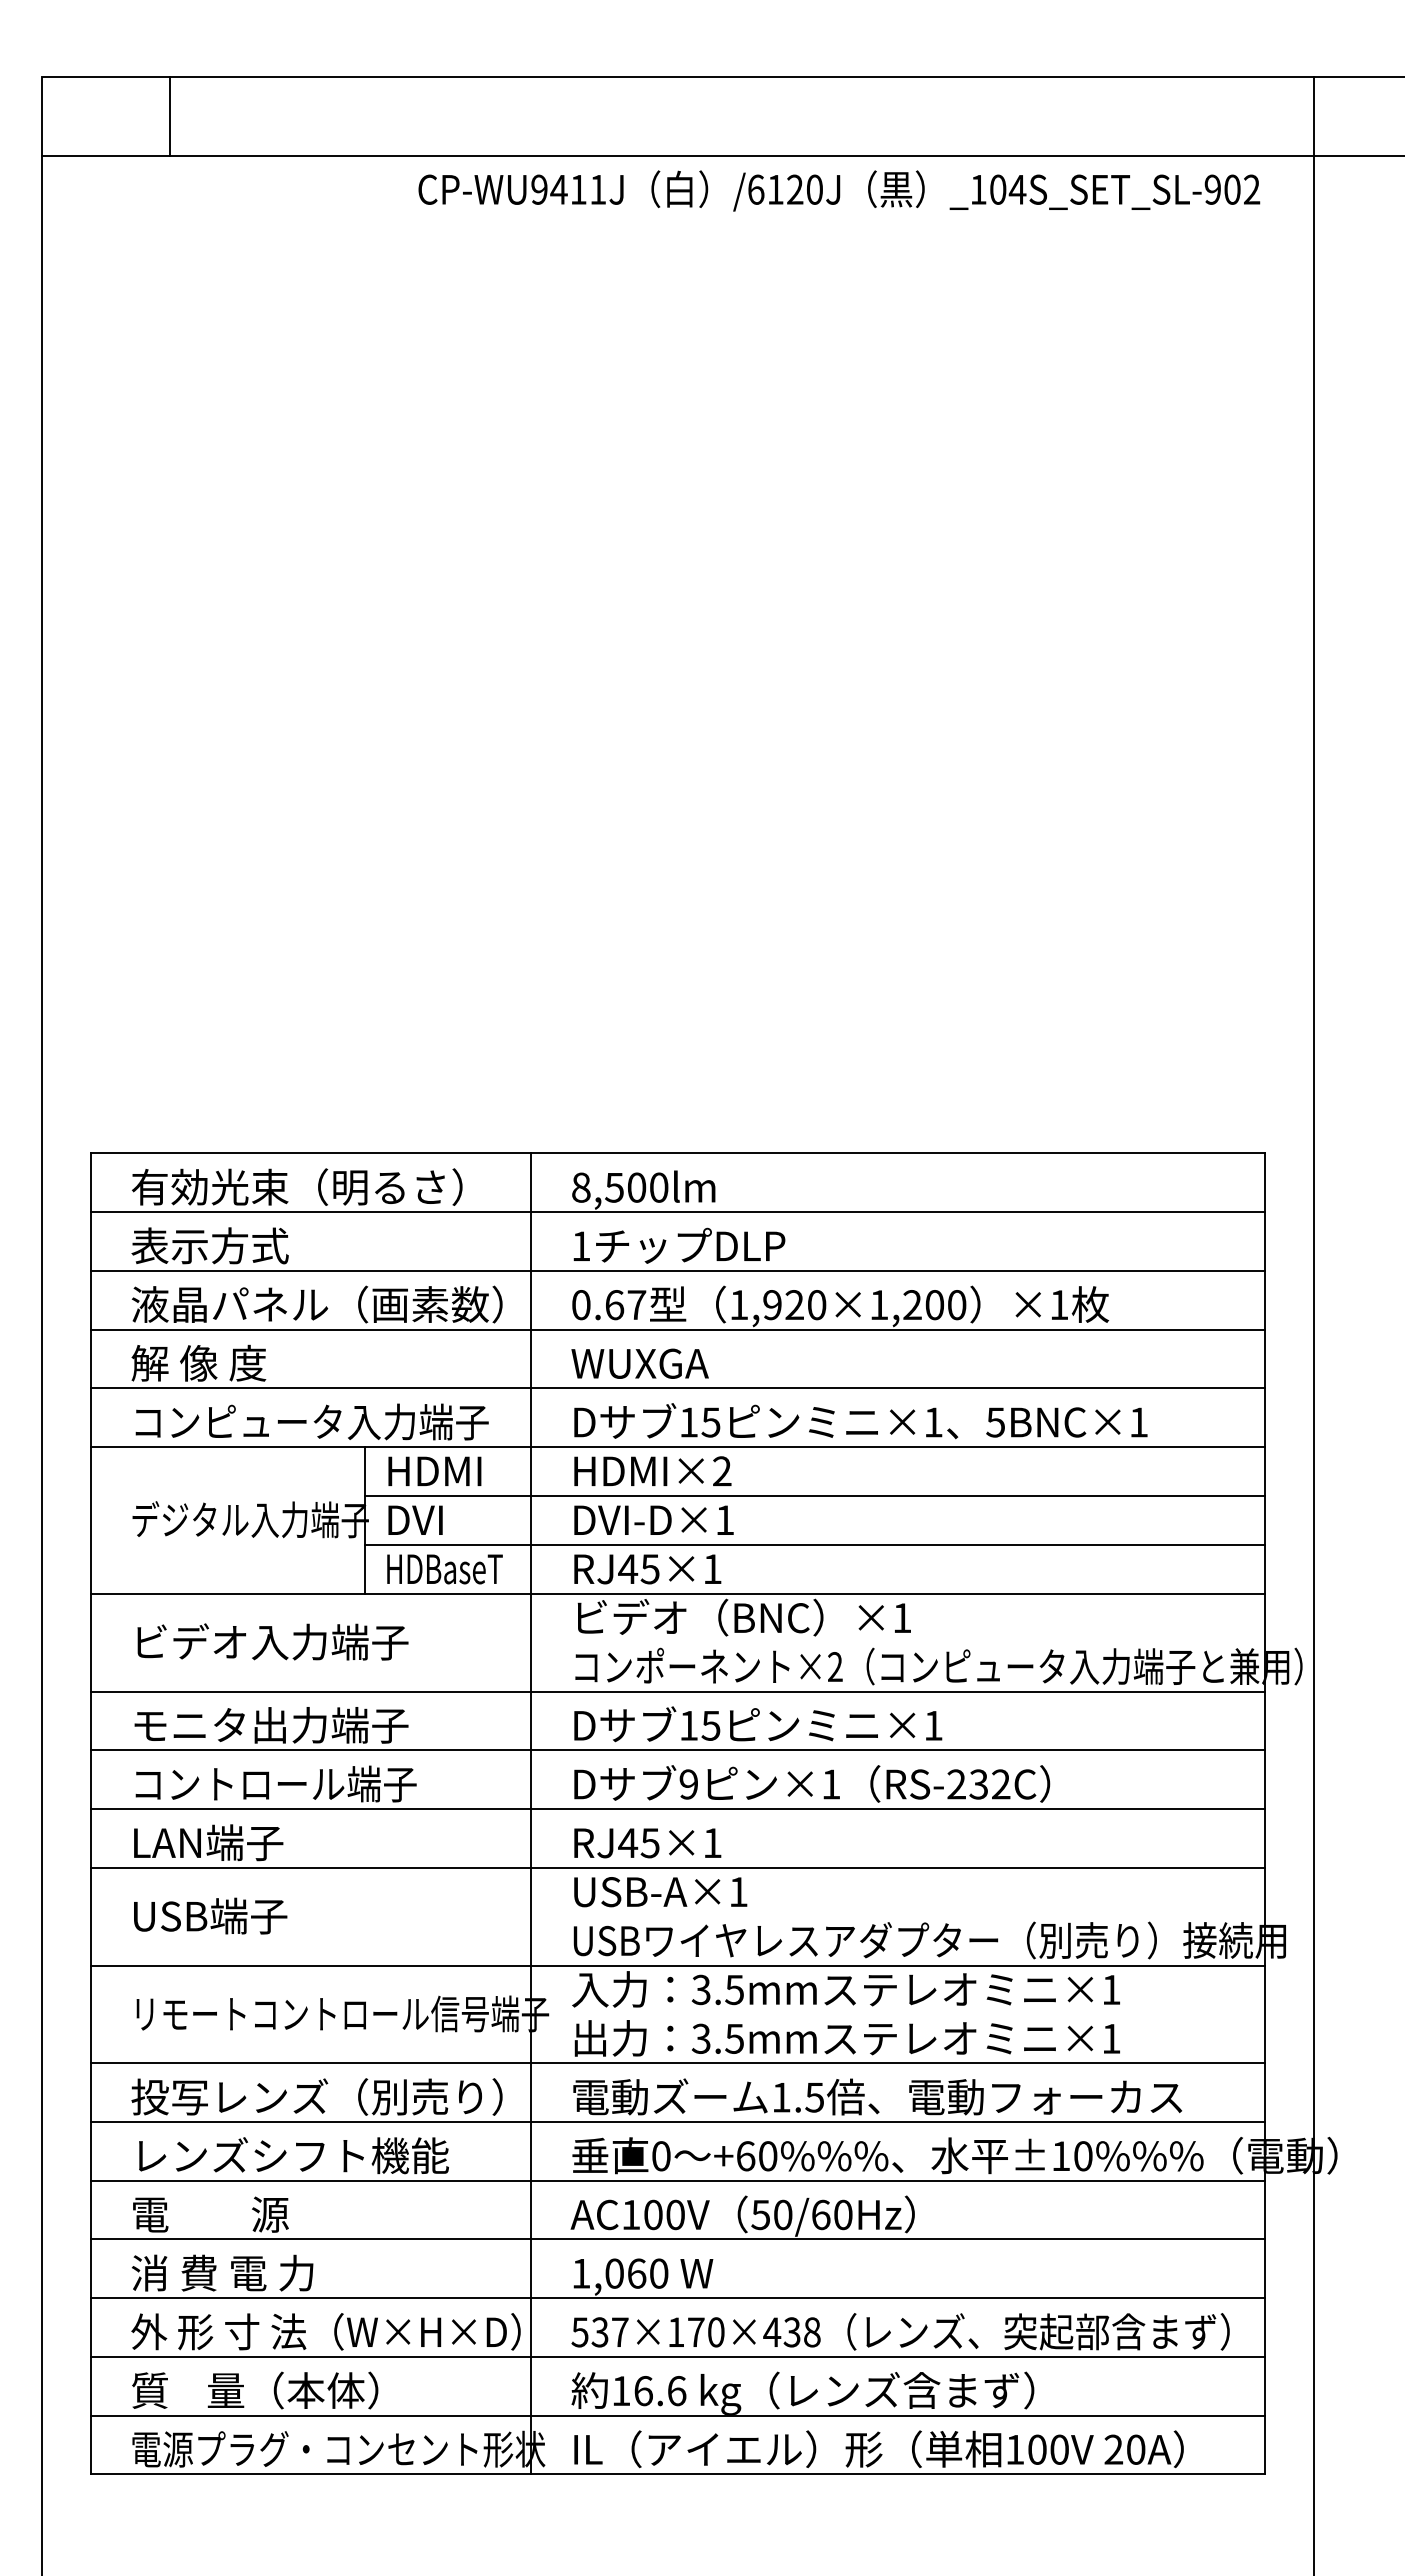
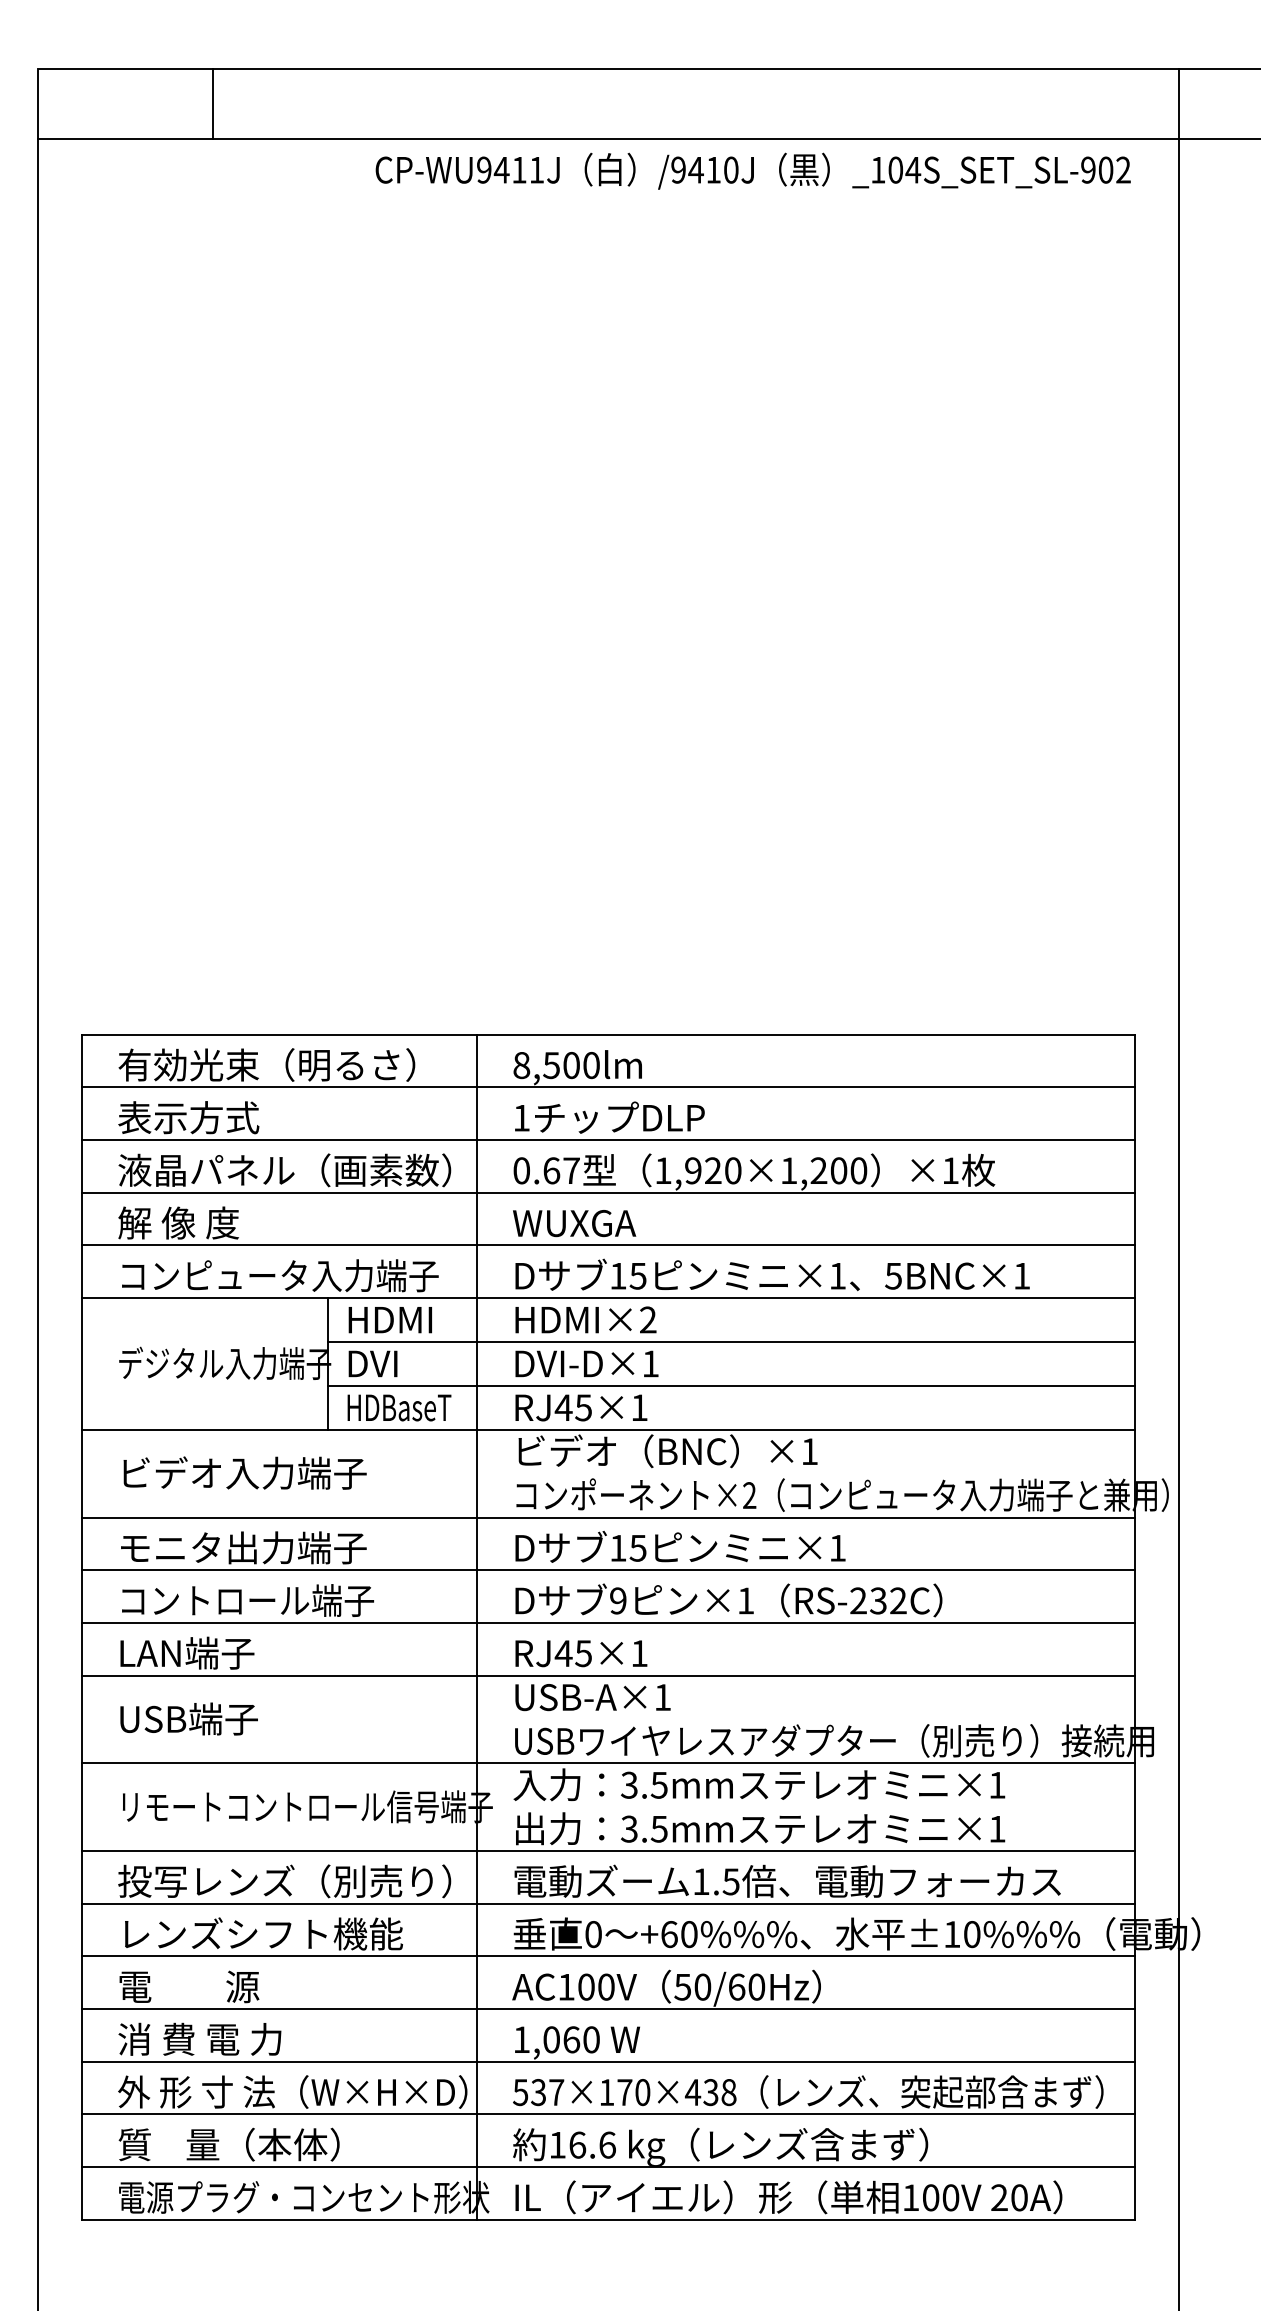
line: (169, 116) -> (213, 104), moved
text: (775, 189) -> (695, 169), /6120J -> /9410J

